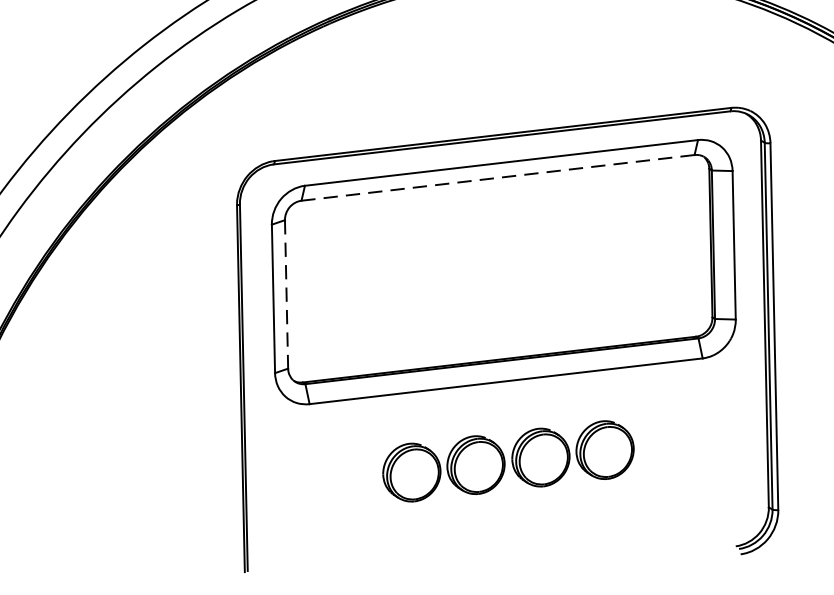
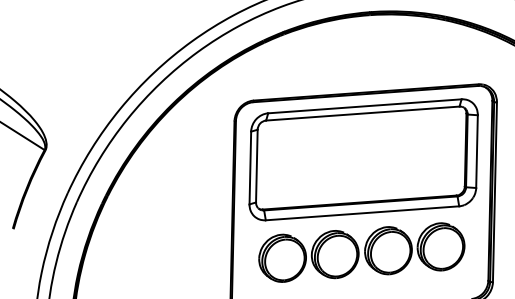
line: (497, 177) -> (362, 113), dashed -> solid
line: (285, 295) -> (256, 166), dashed -> solid
part: (507, 461) -> (361, 252), size x1.67

